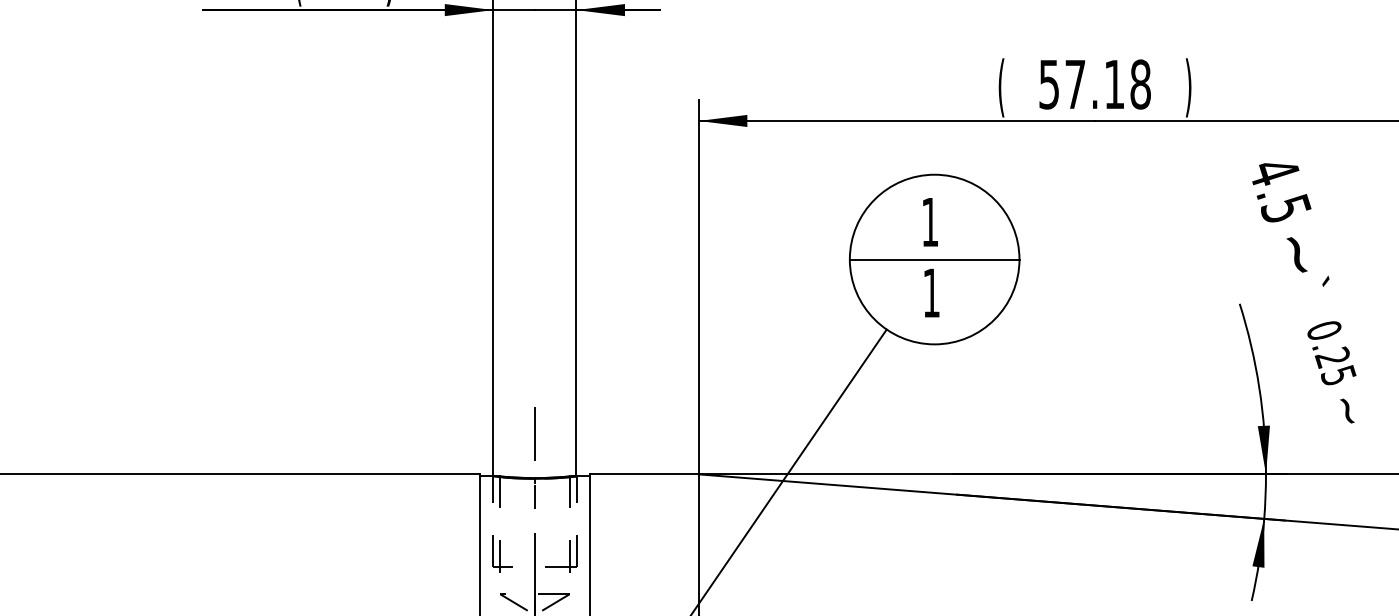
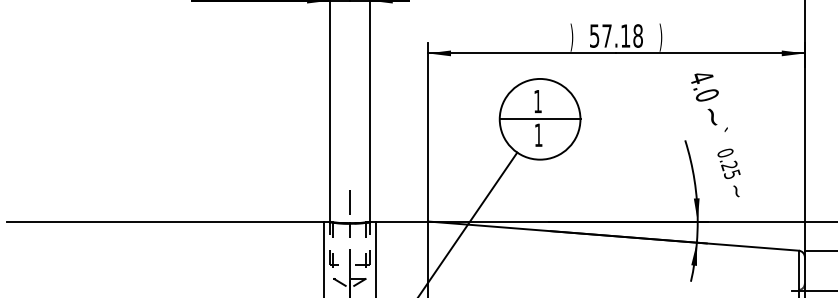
text: (1000, 87) -> (571, 37), ( -> )
text: (1286, 207) -> (707, 94), 4.5 -> 4.0

